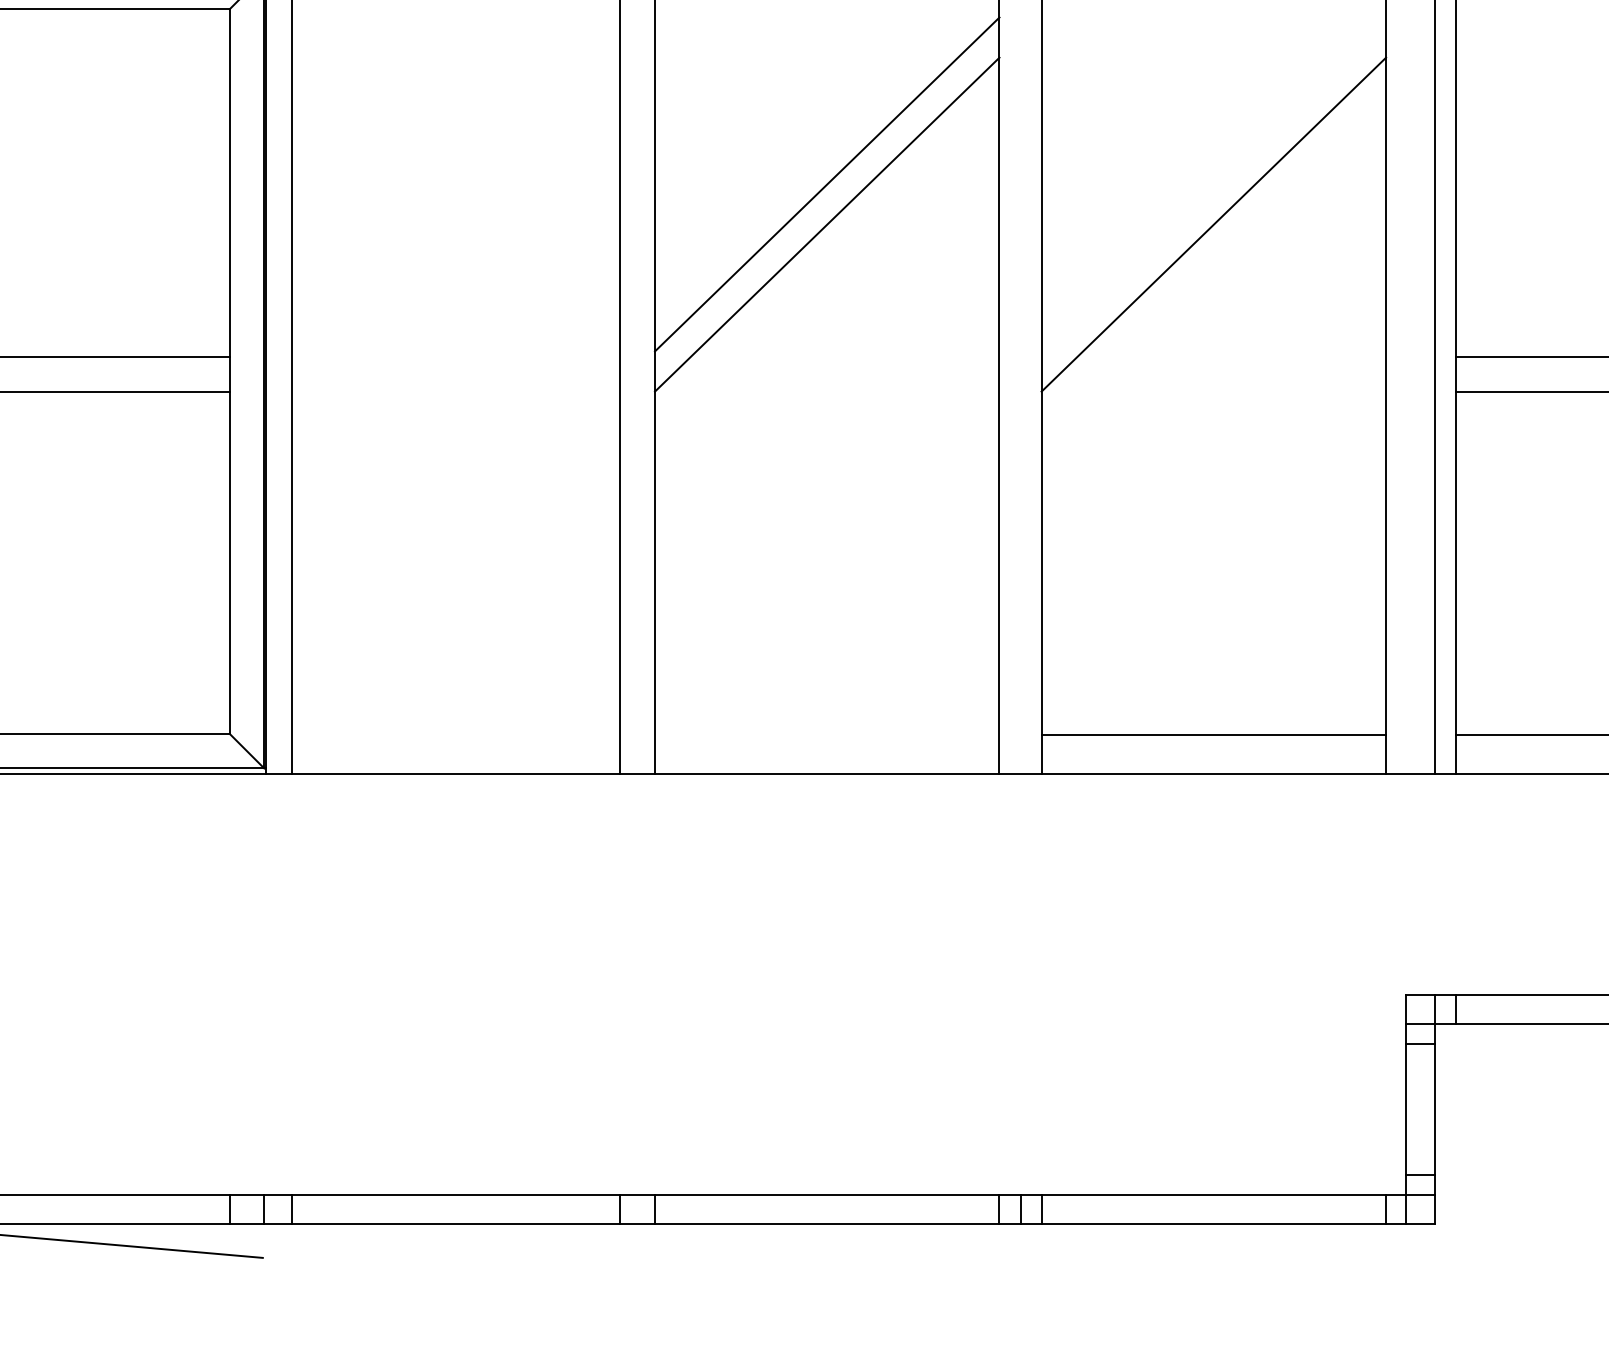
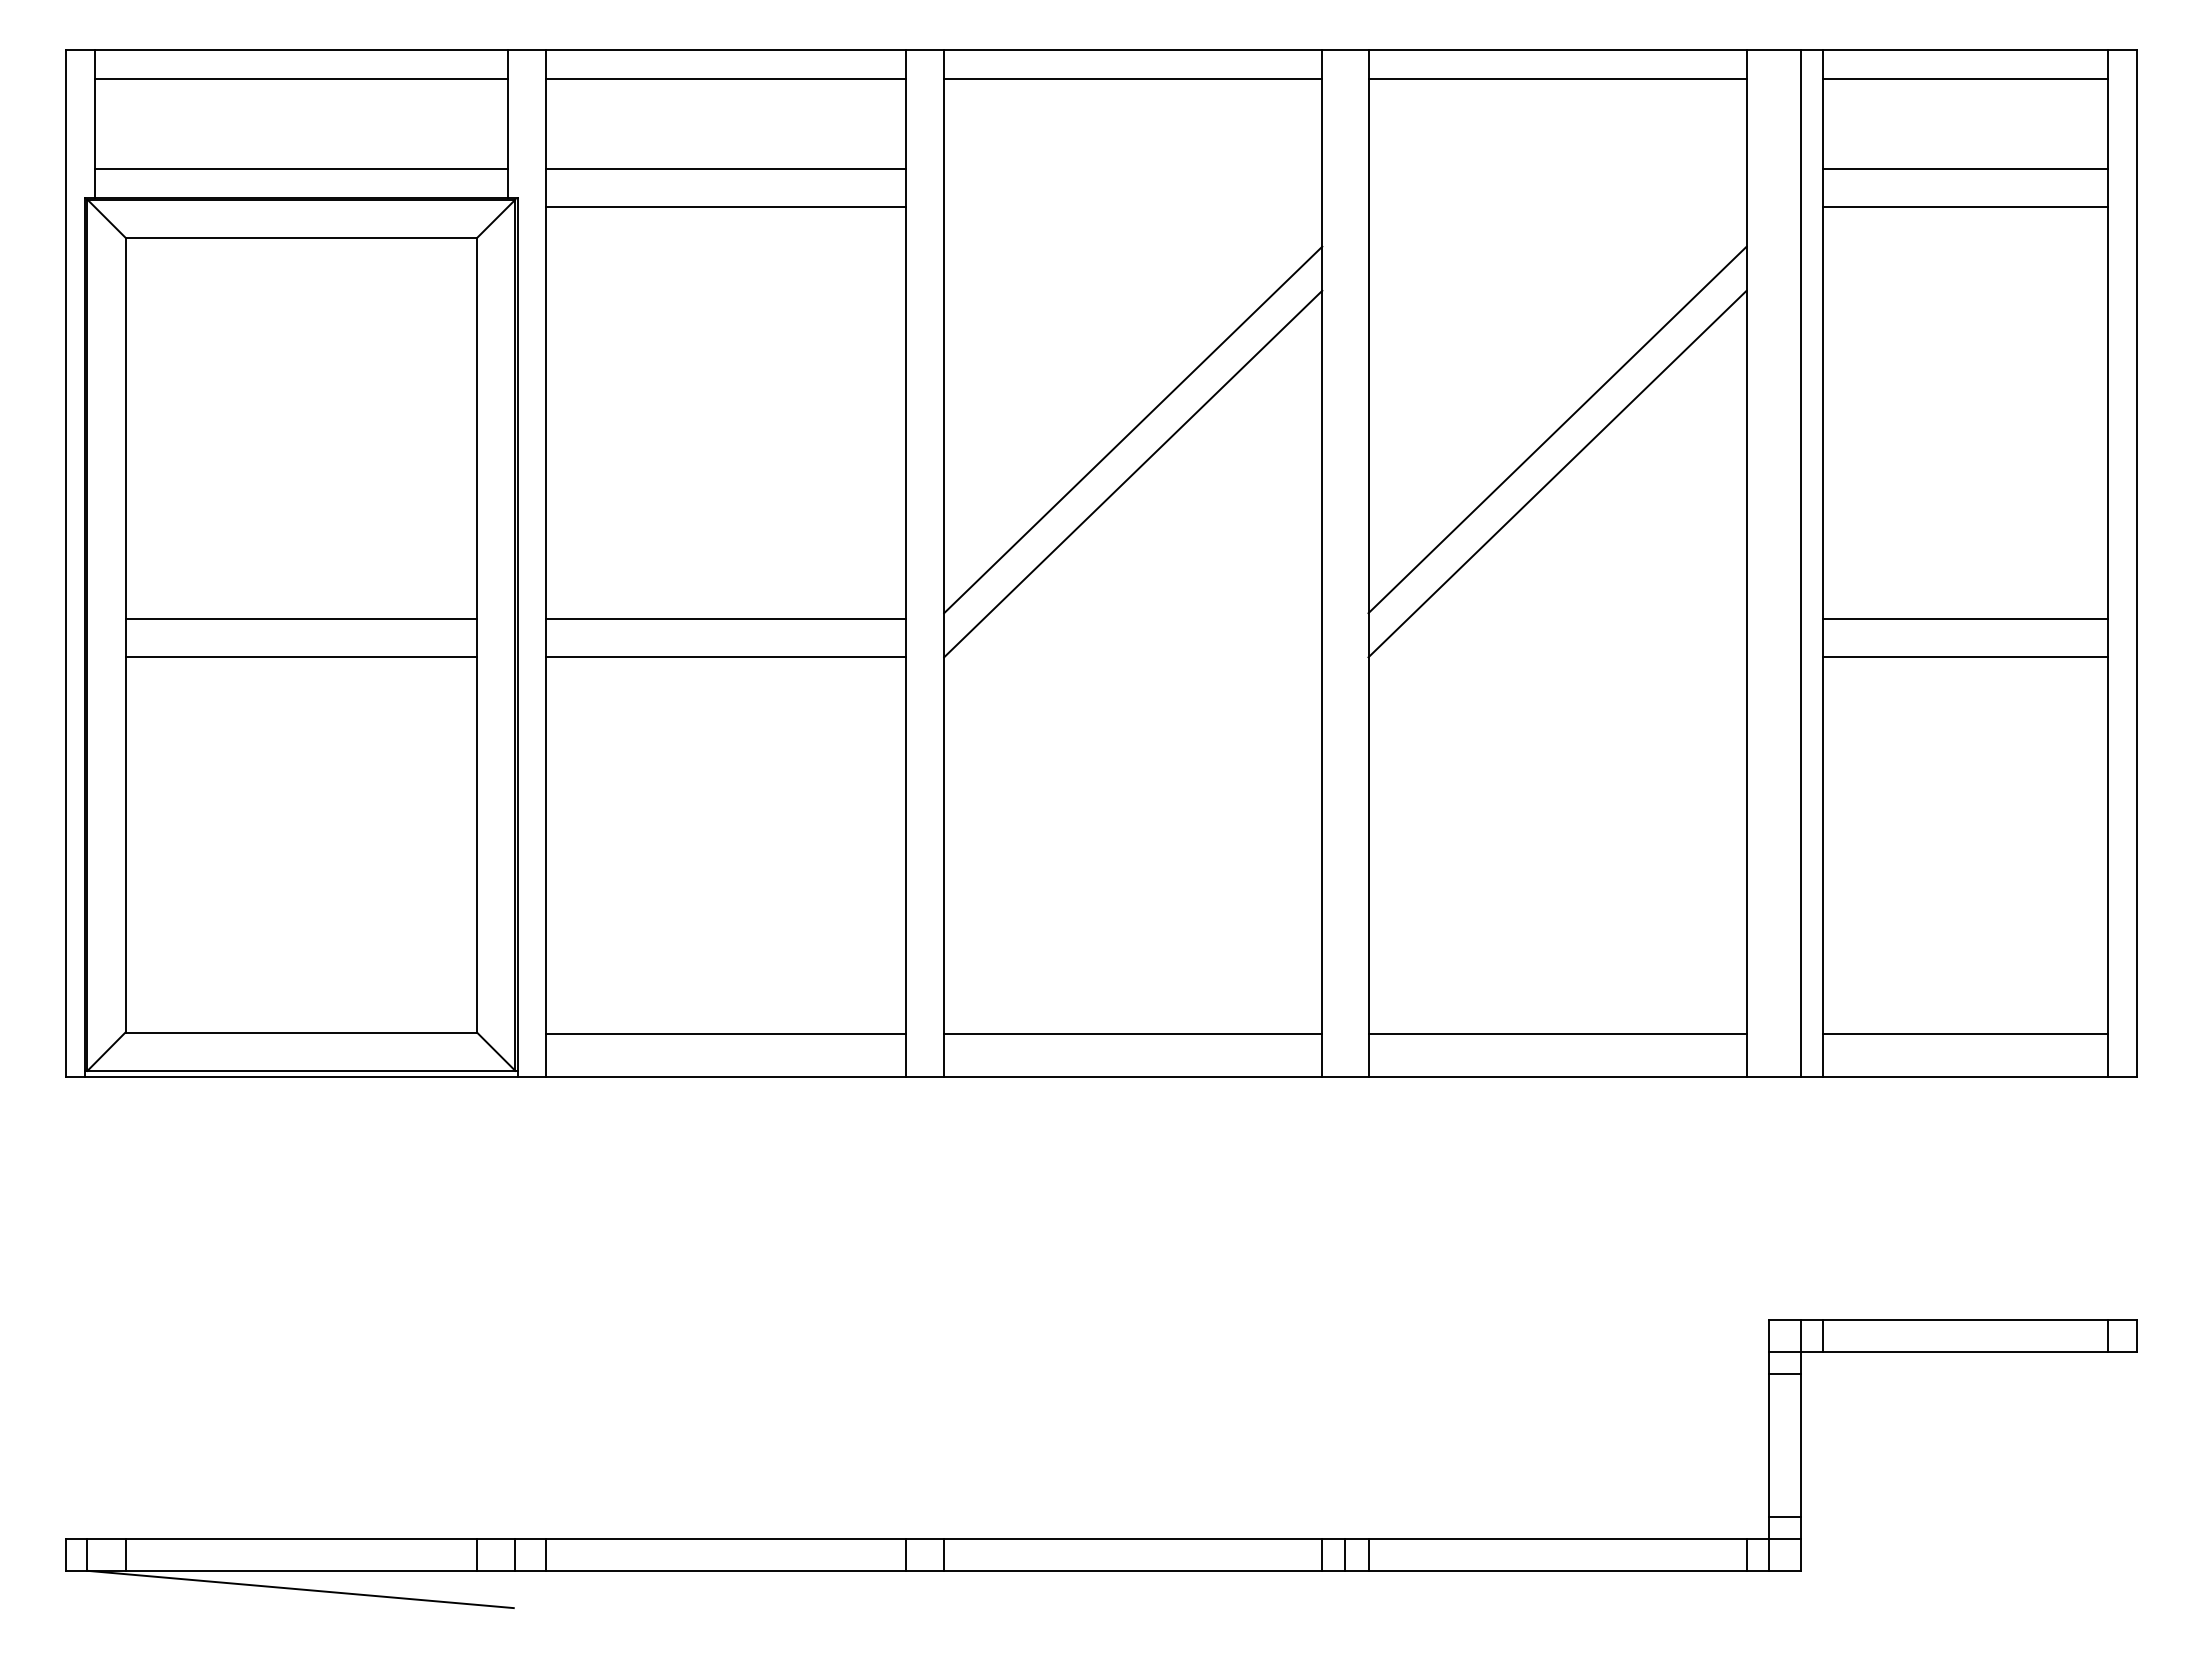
line: (1213, 184) -> (1557, 429), added
line: (456, 357) -> (726, 619), added
line: (456, 391) -> (726, 657), added
line: (456, 735) -> (726, 1034), added
line: (827, 735) -> (1133, 1034), added

